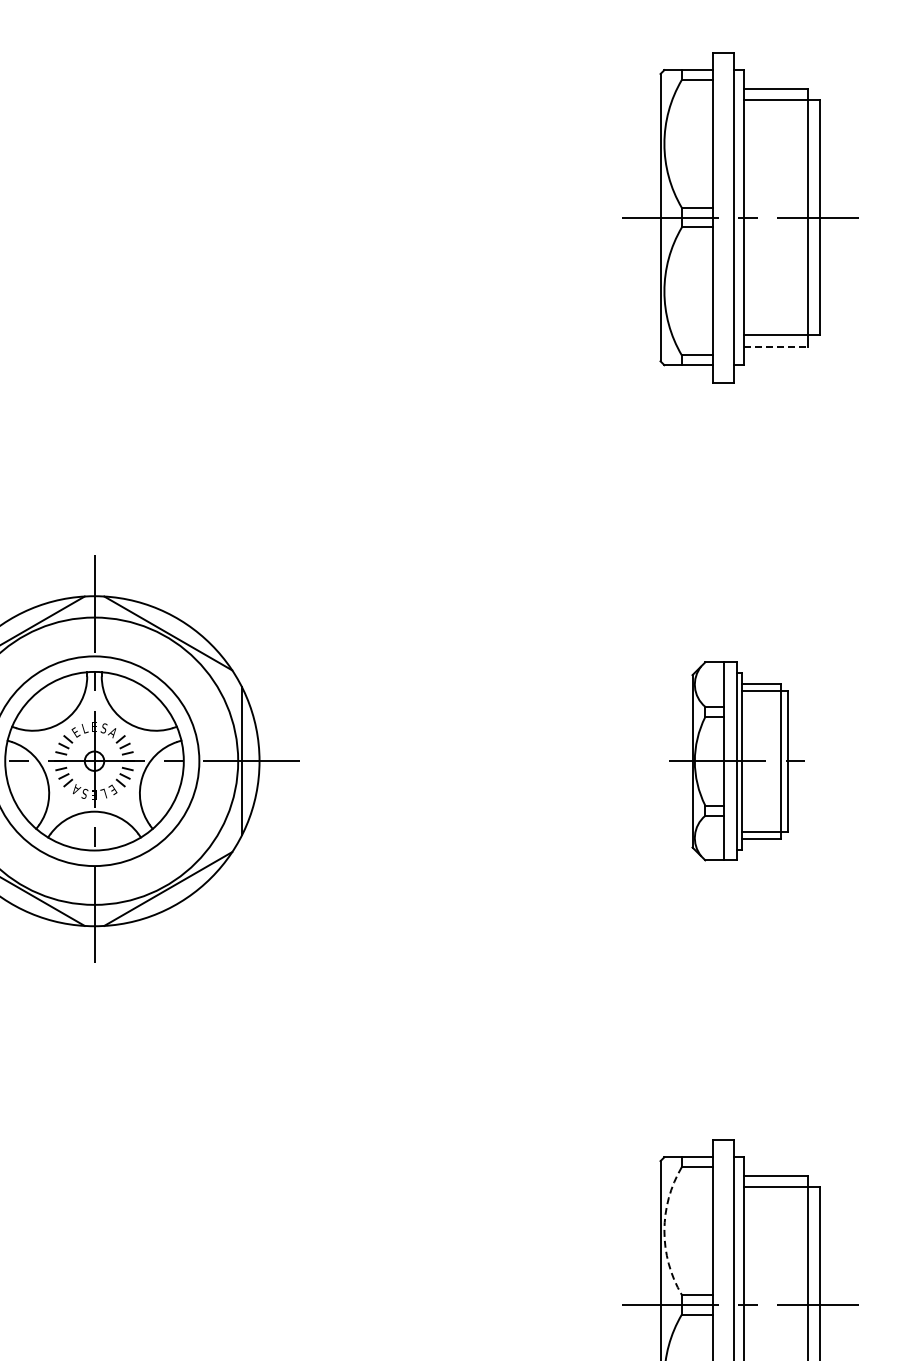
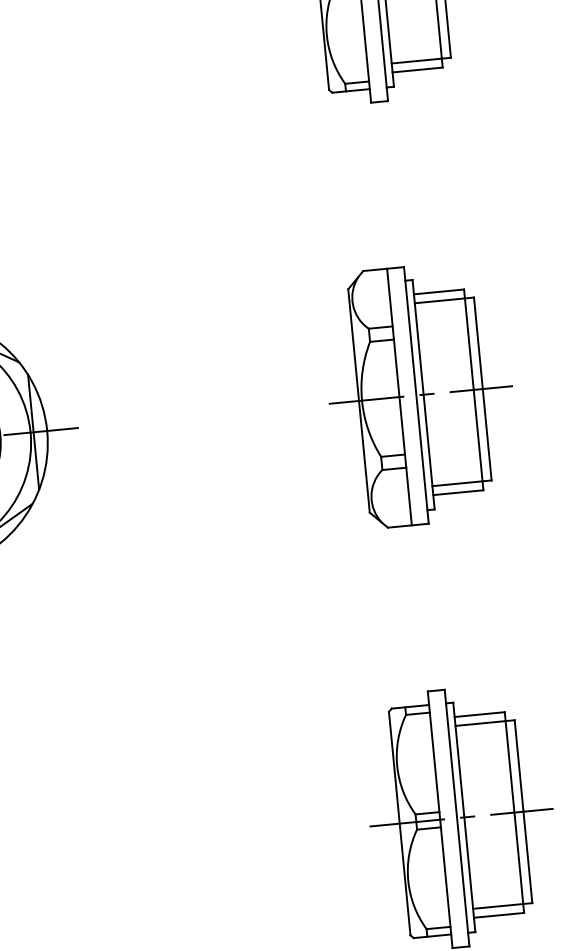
line: (776, 346) -> (418, 69), dashed -> solid
part: (740, 761) -> (421, 395), size x1.67
arc: (664, 1231) -> (397, 766), dashed -> solid

